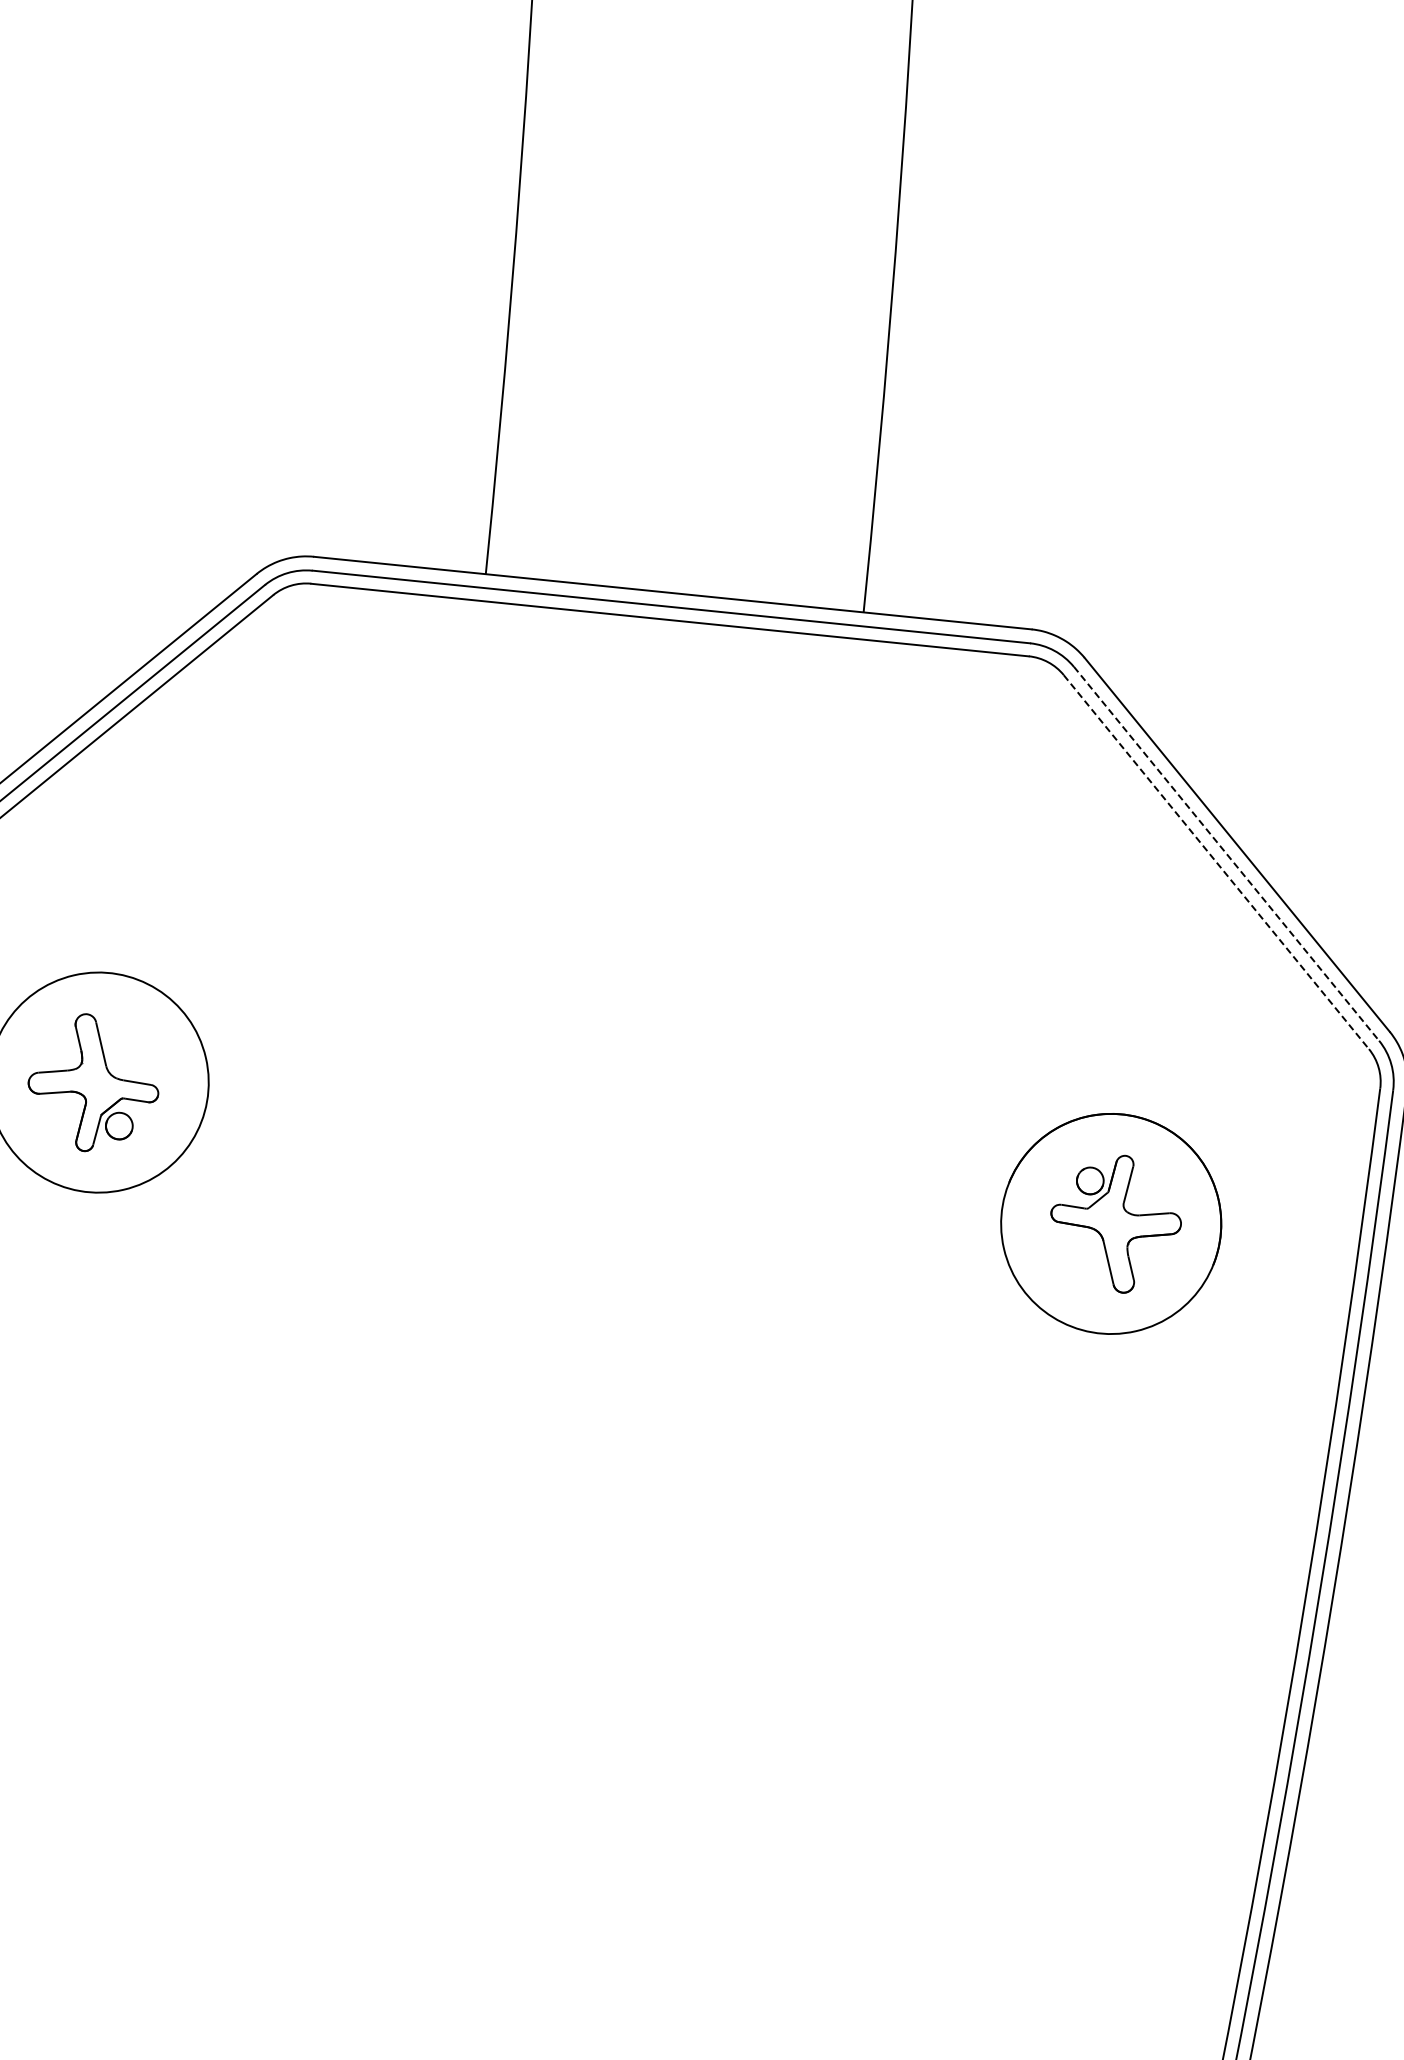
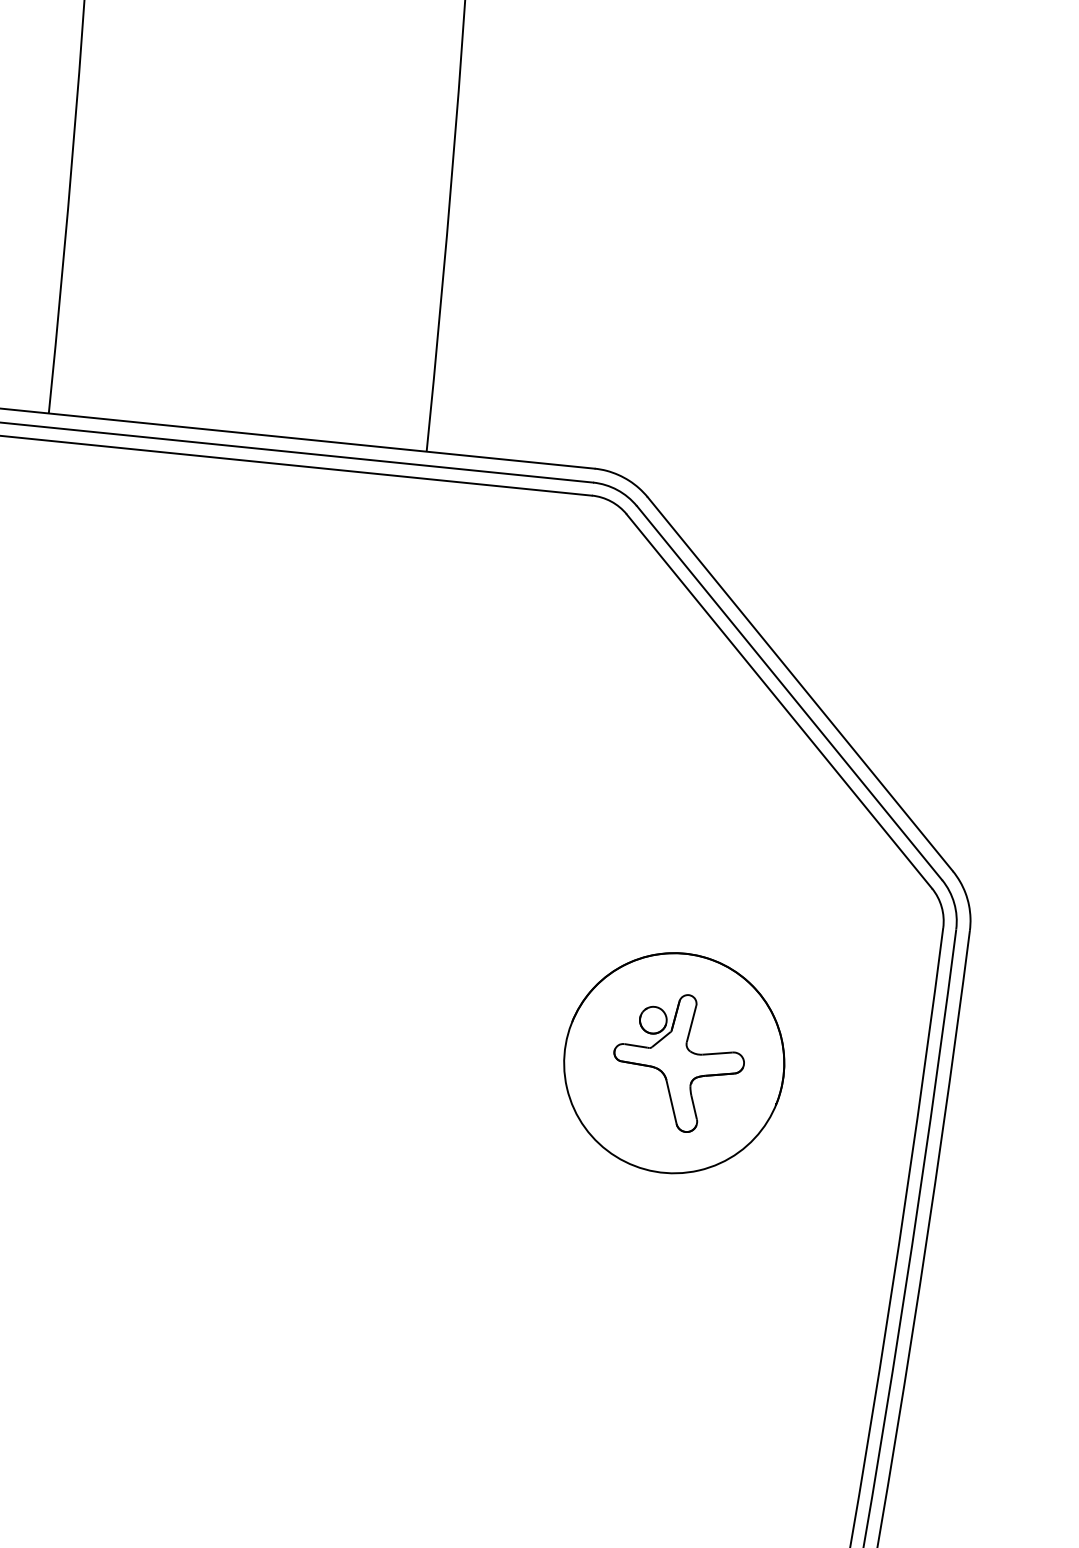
line: (1226, 854) -> (789, 693), dashed -> solid
line: (1216, 862) -> (779, 701), dashed -> solid

